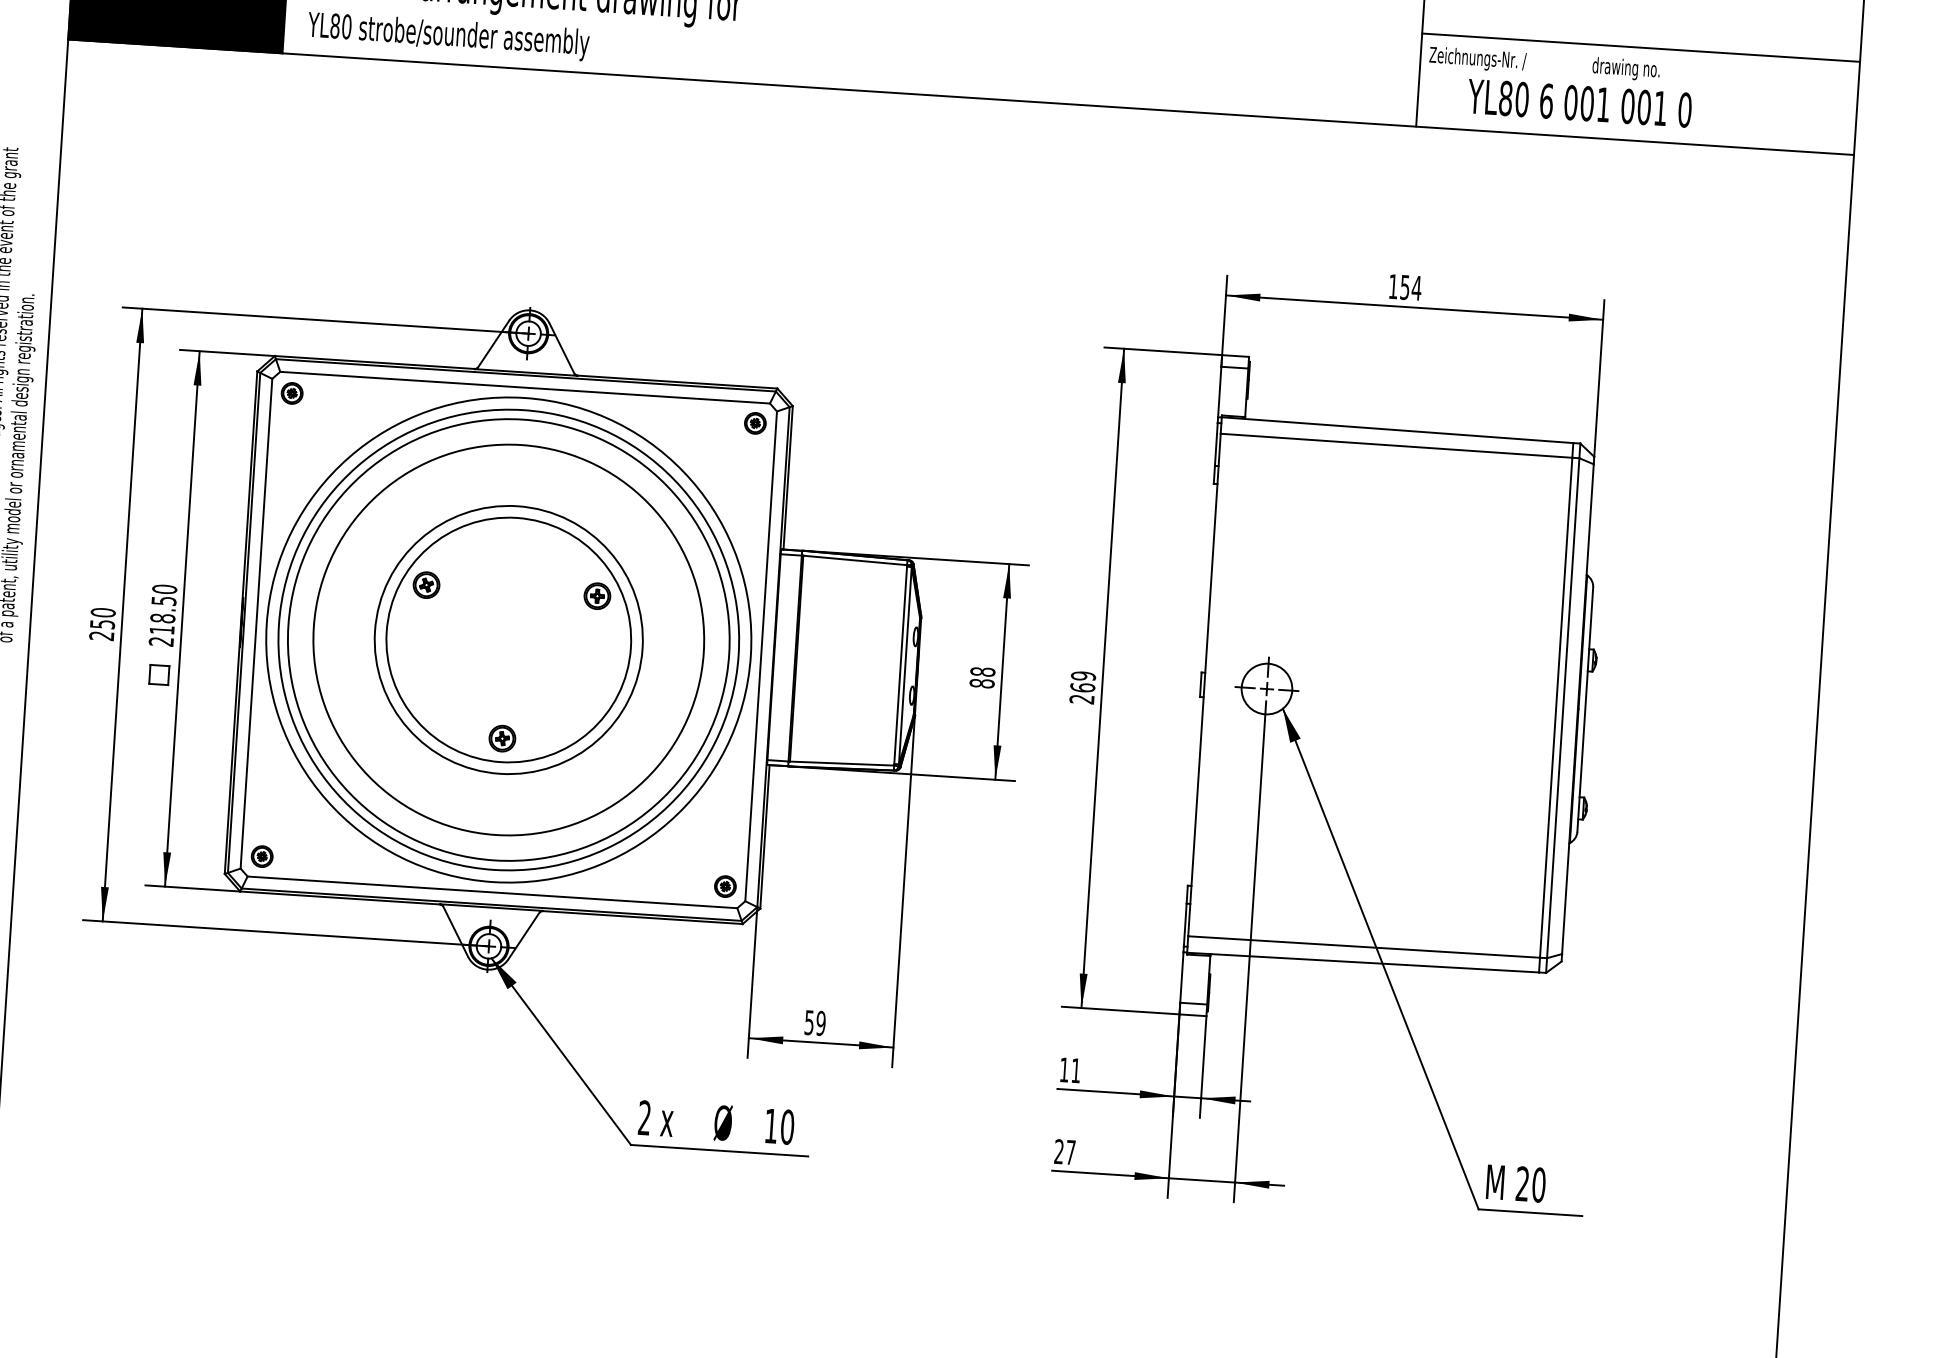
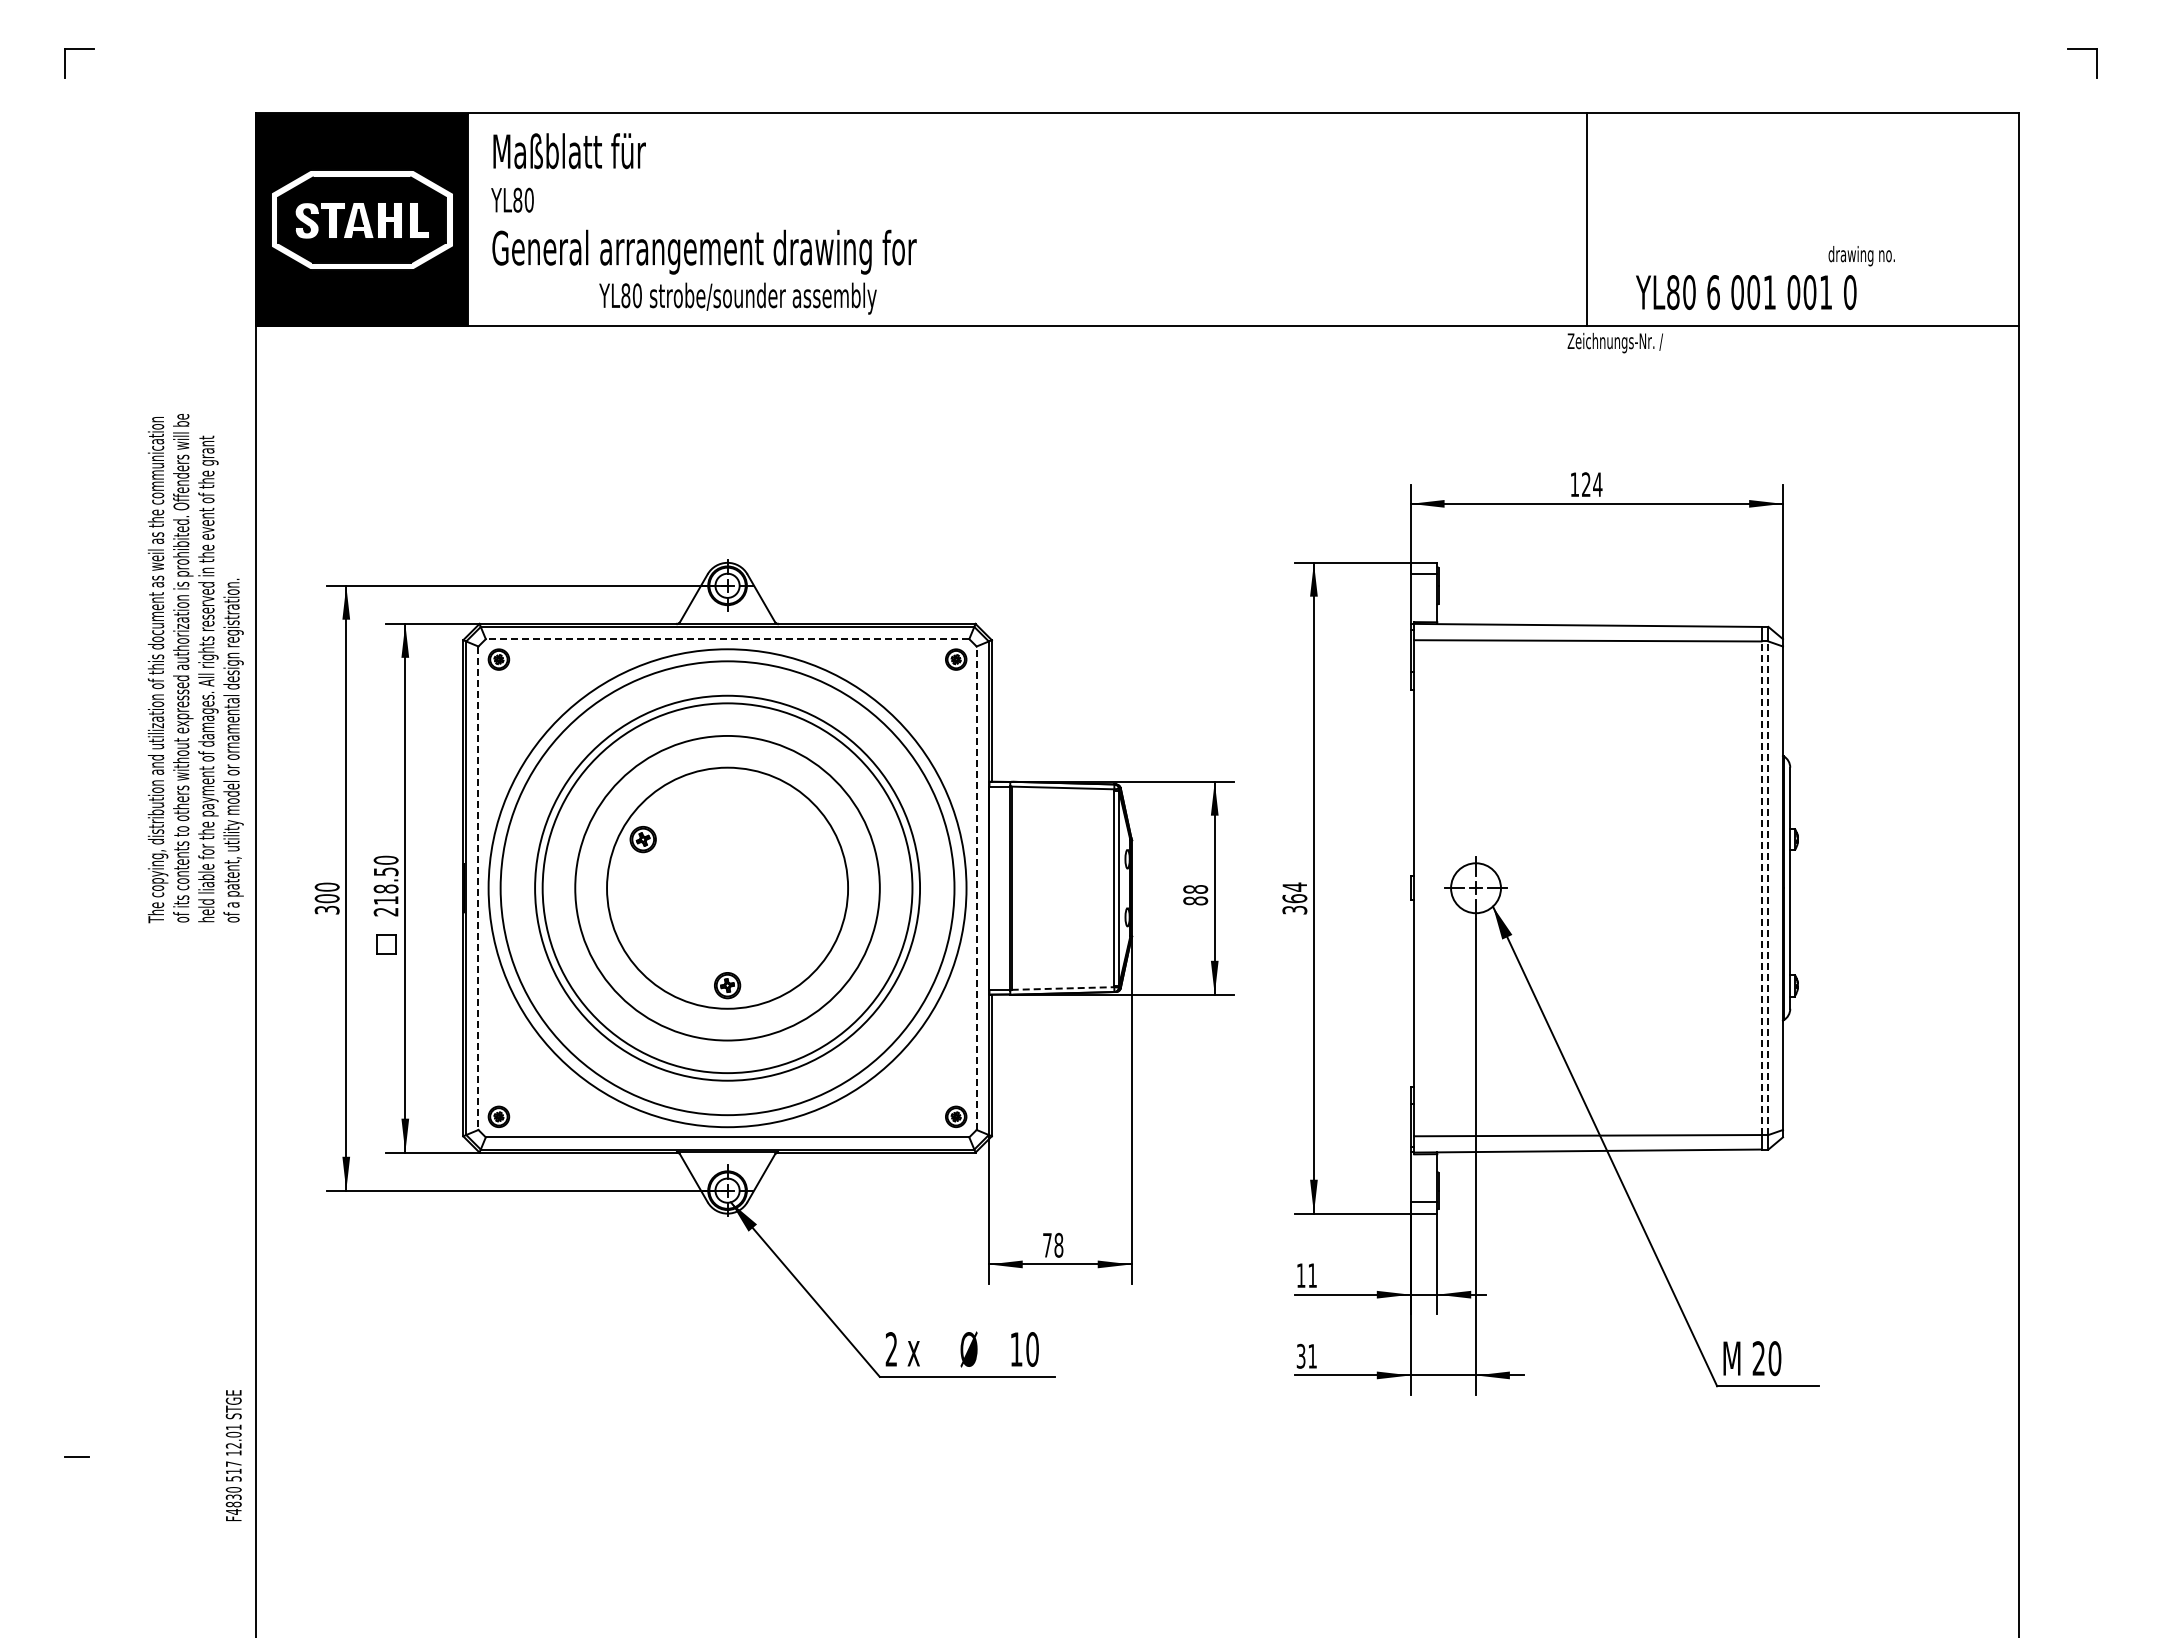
text: (448, 36) -> (737, 298), moved
line: (1640, 47) -> (1802, 233), removed
text: (1477, 59) -> (1614, 342), moved
text: (1625, 69) -> (1861, 256), moved
text: (1405, 287) -> (1586, 484), 154 -> 124
line: (525, 388) -> (727, 639), solid -> dashed
part: (597, 596) -> (811, 839), removed
line: (256, 623) -> (478, 888), solid -> dashed
text: (101, 630) -> (326, 904), 250 -> 300
circle: (508, 639) -> (727, 887), size x0.7
circle: (508, 640) -> (727, 888), size x1.4
line: (760, 656) -> (976, 888), solid -> dashed
text: (1082, 687) -> (1294, 898), 269 -> 364
line: (1556, 708) -> (1761, 888), solid -> dashed
line: (1563, 708) -> (1768, 888), solid -> dashed
line: (842, 763) -> (1063, 988), solid -> dashed
text: (815, 1023) -> (1053, 1245), 59 -> 78
text: (1064, 1152) -> (1306, 1356), 27 -> 31

